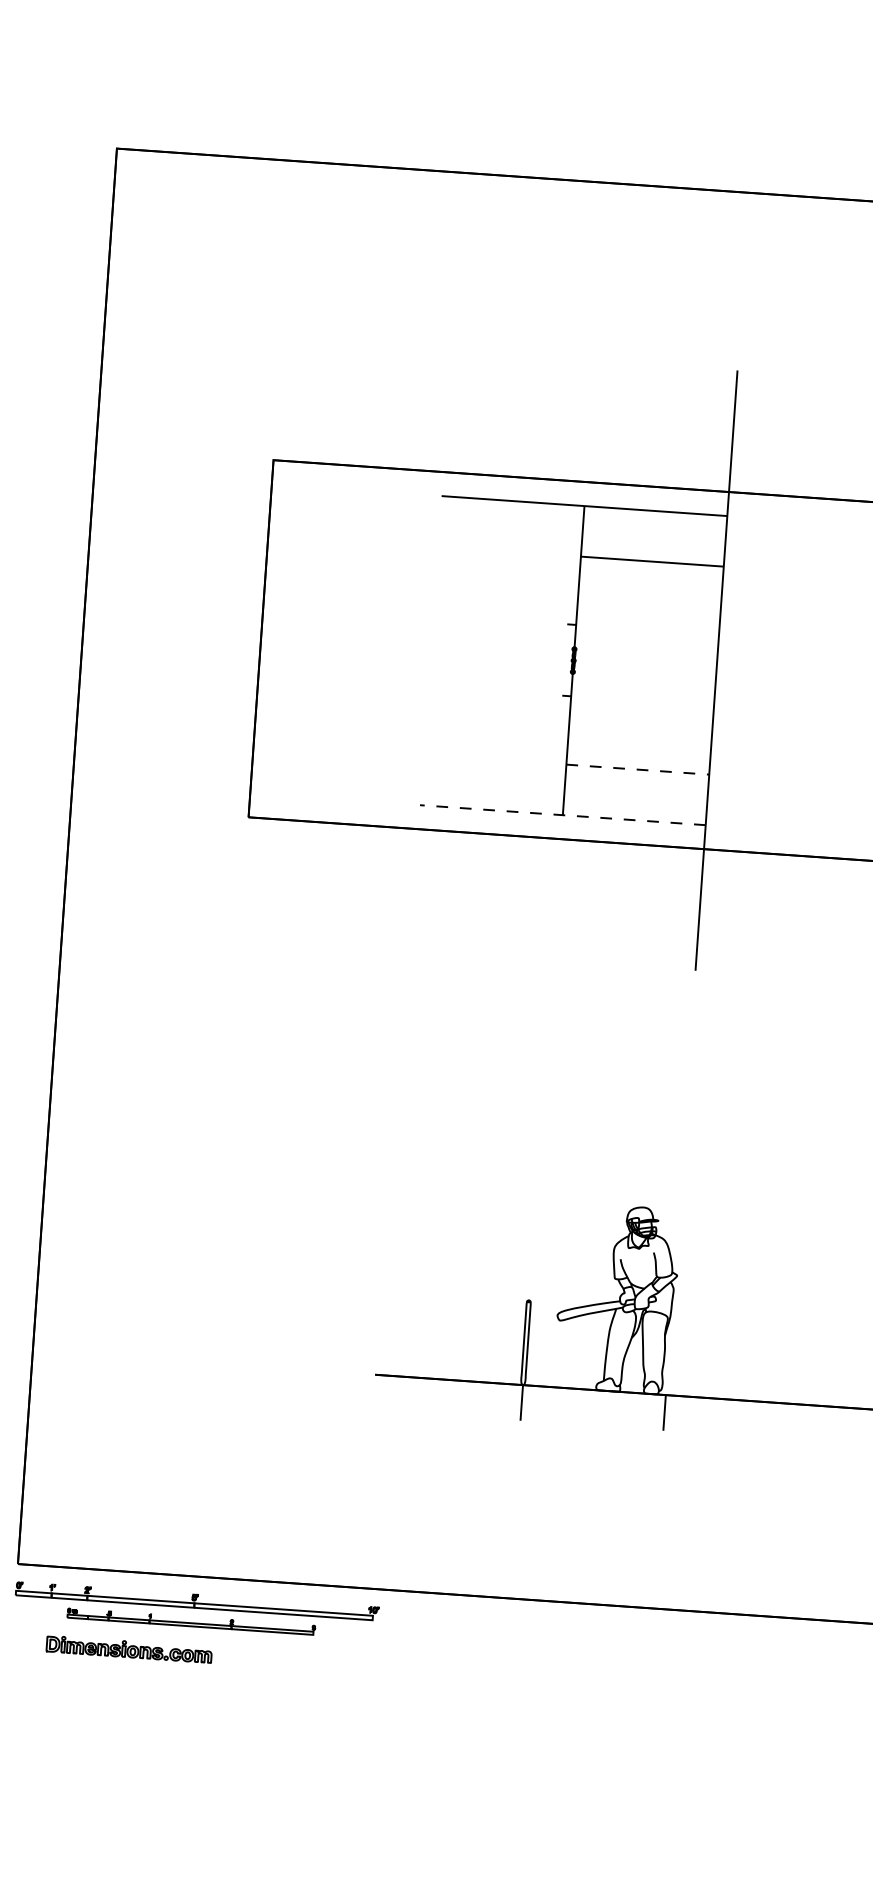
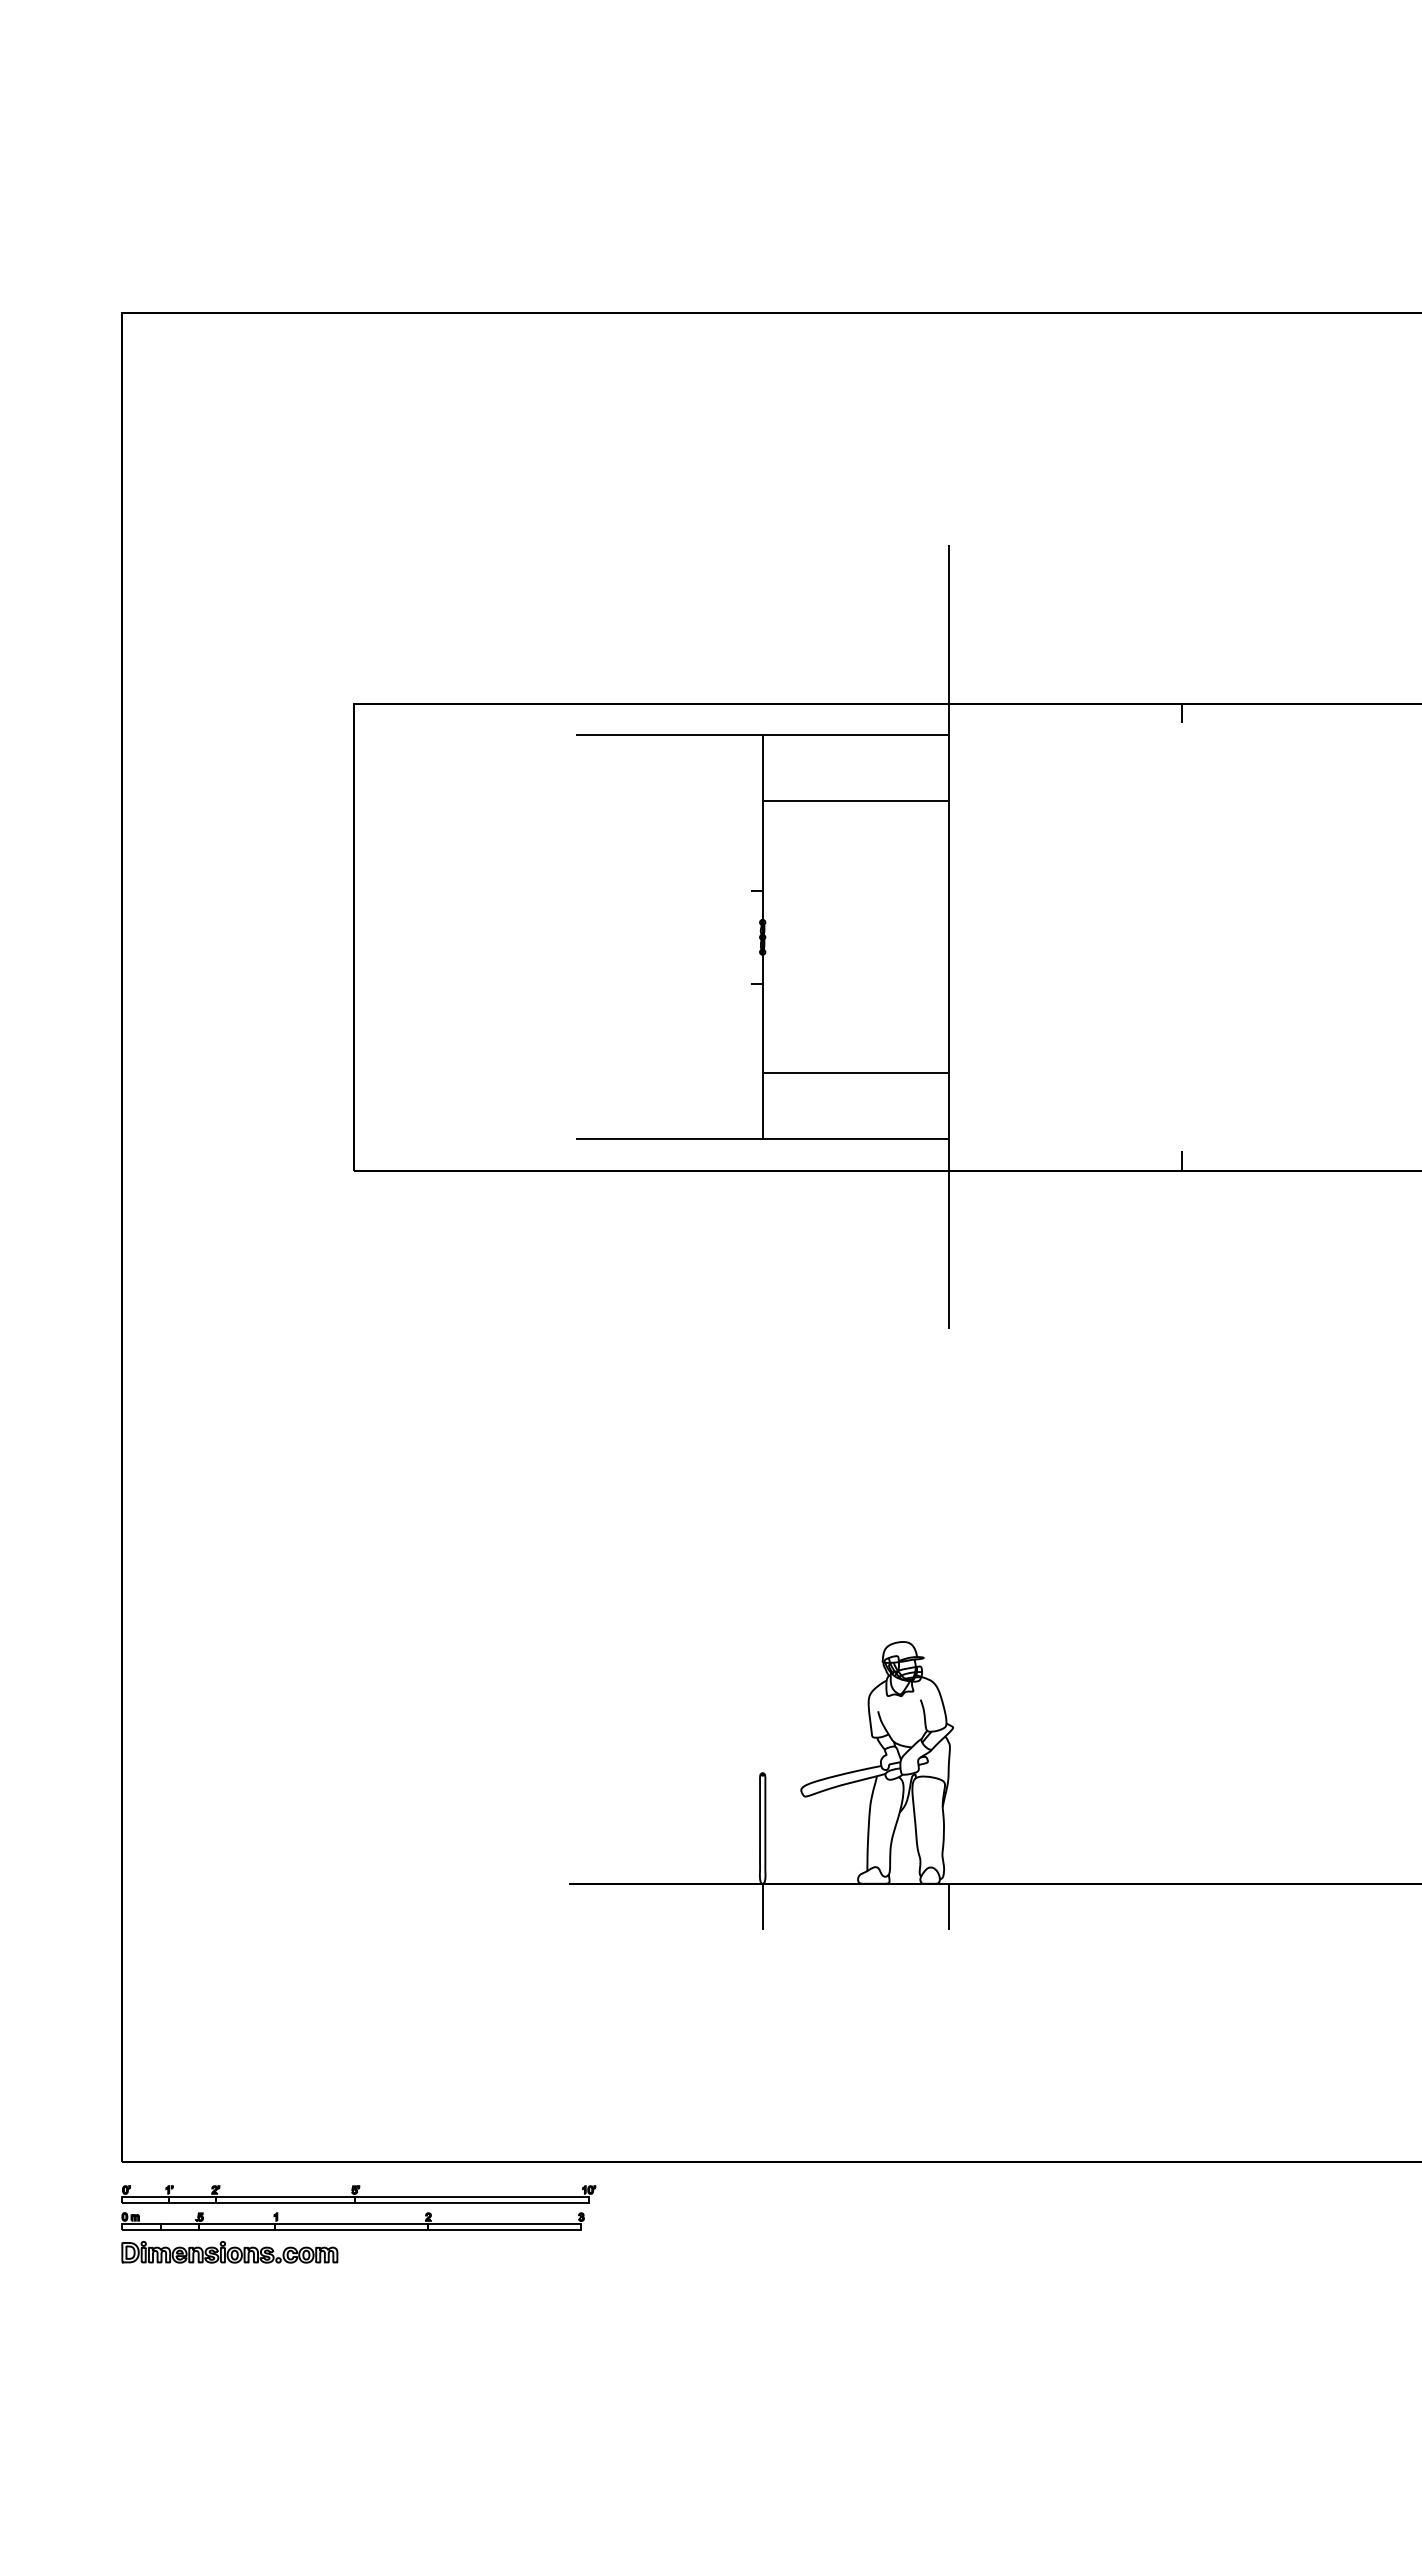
line: (638, 769) -> (856, 1073), dashed -> solid
line: (562, 815) -> (762, 1139), dashed -> solid
part: (190, 1621) -> (352, 2221), size x1.43
part: (129, 1649) -> (229, 2252), moved

